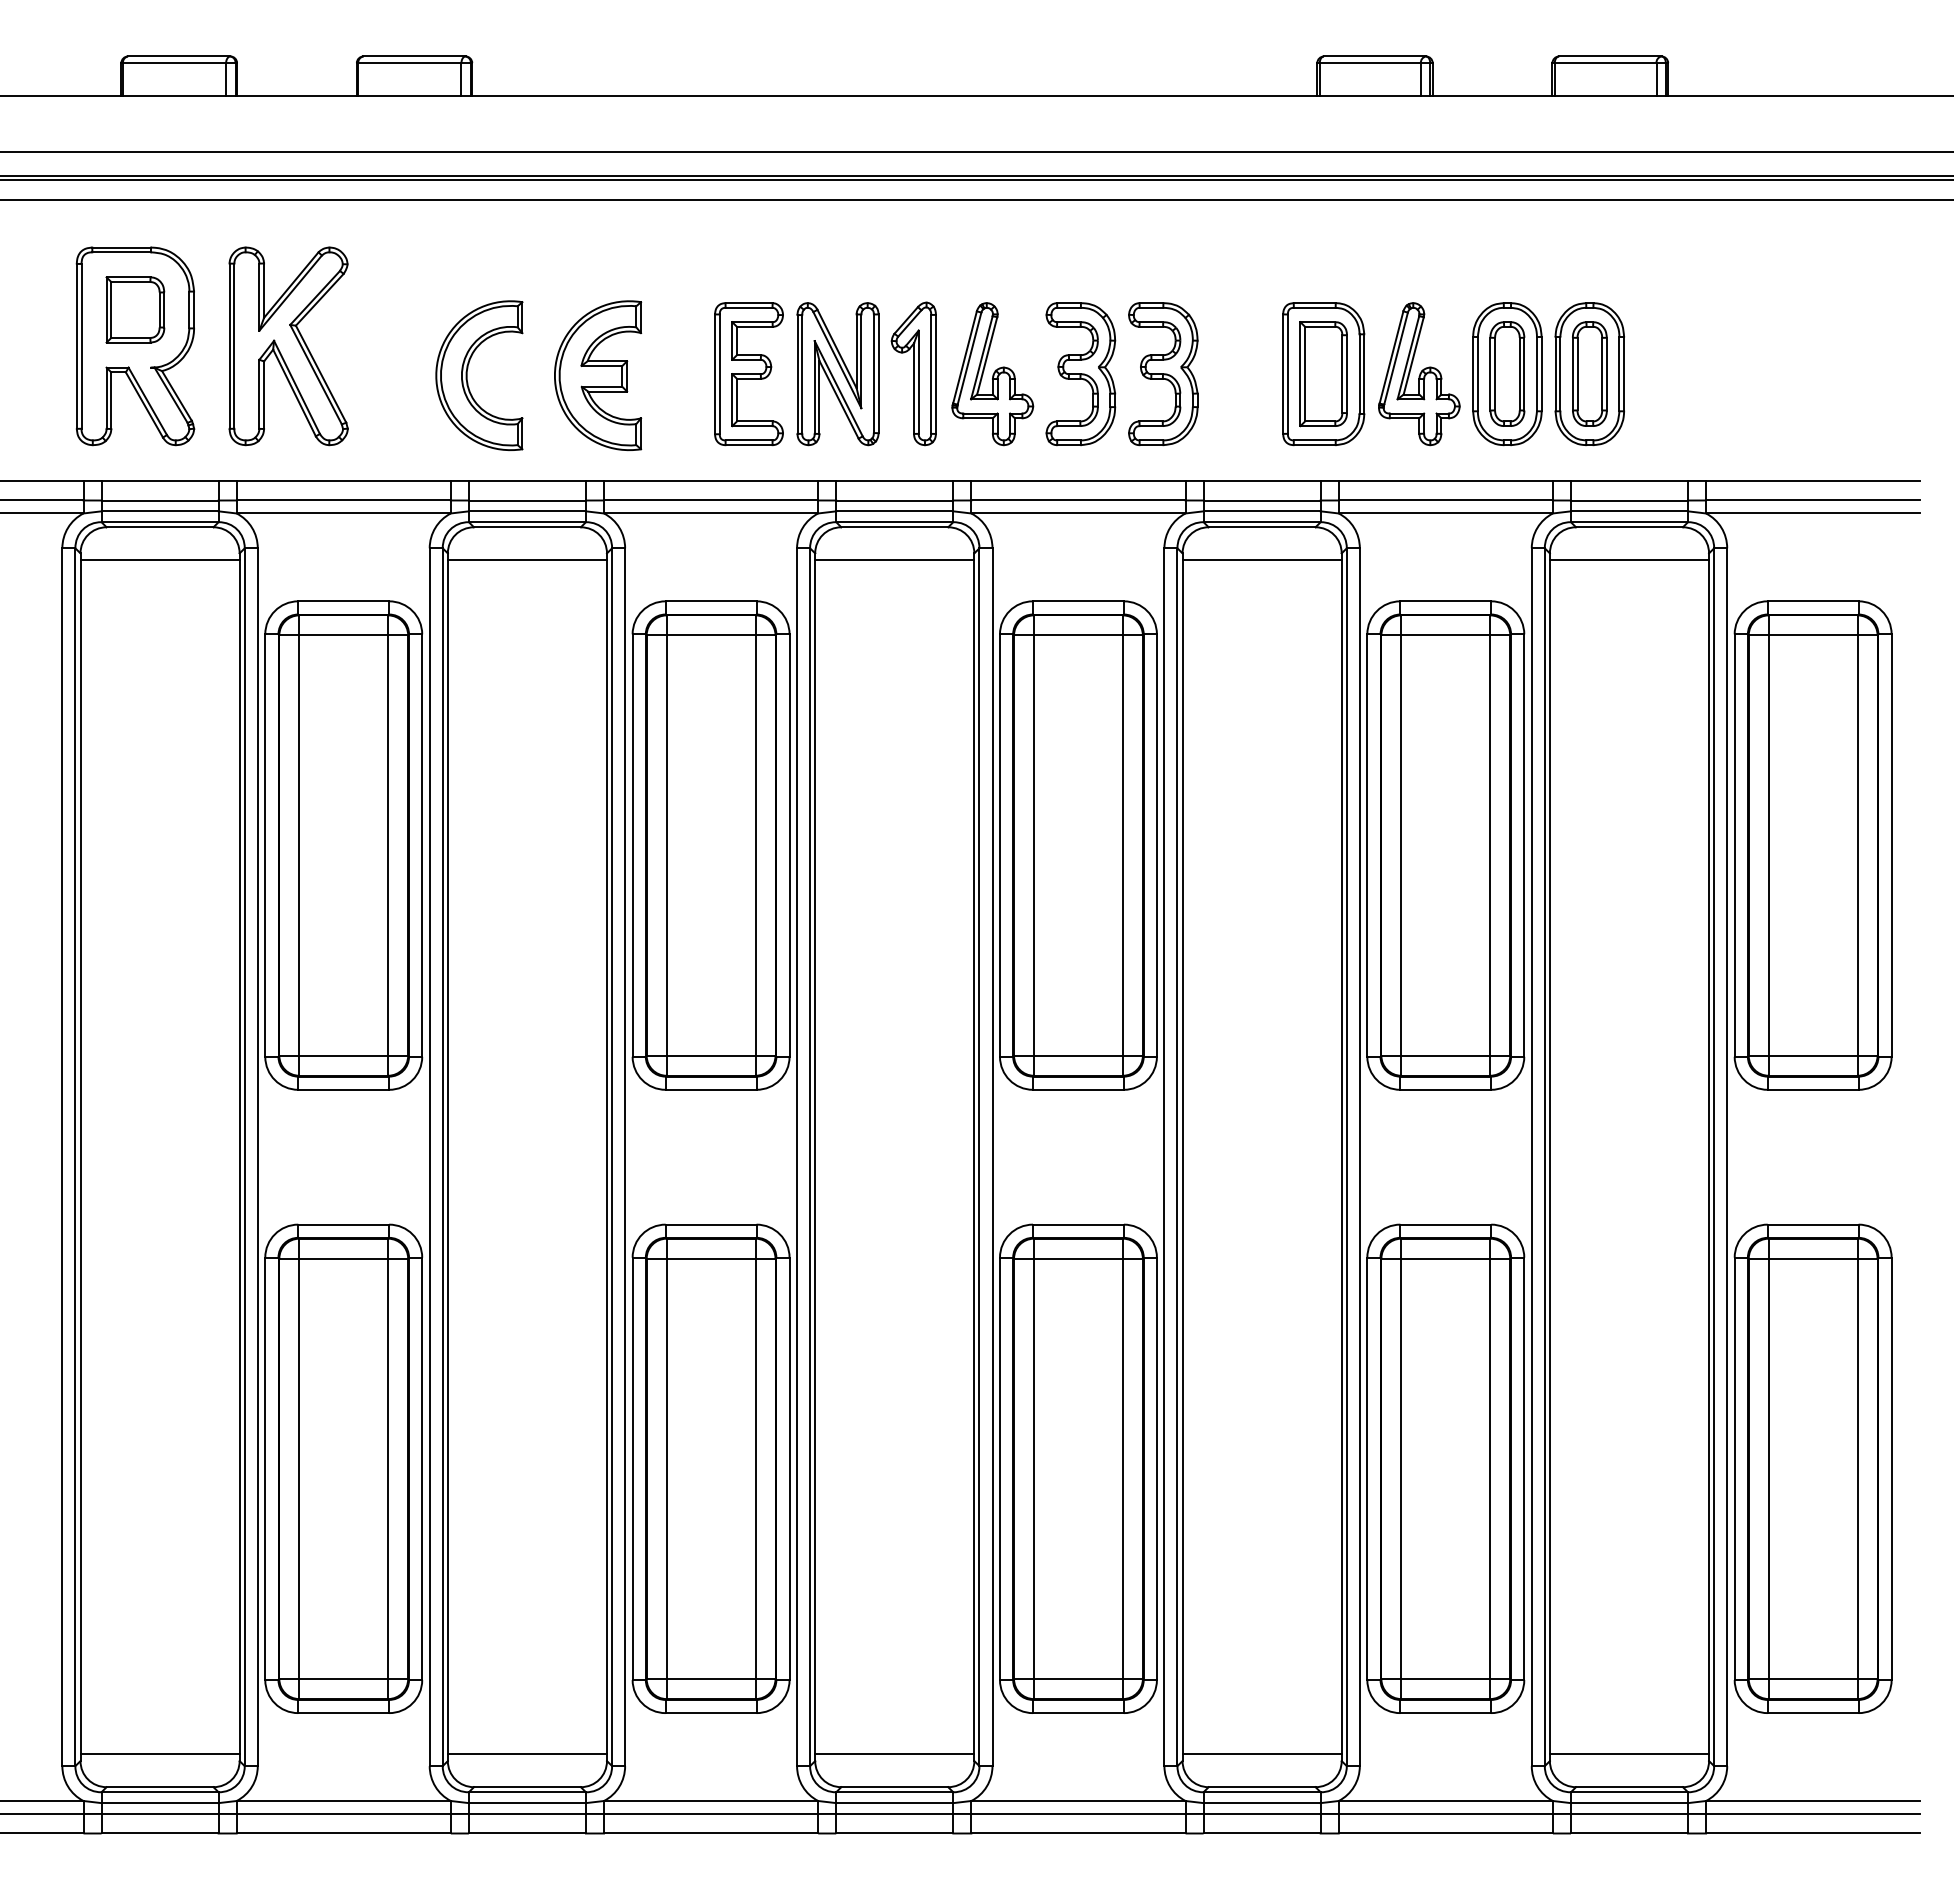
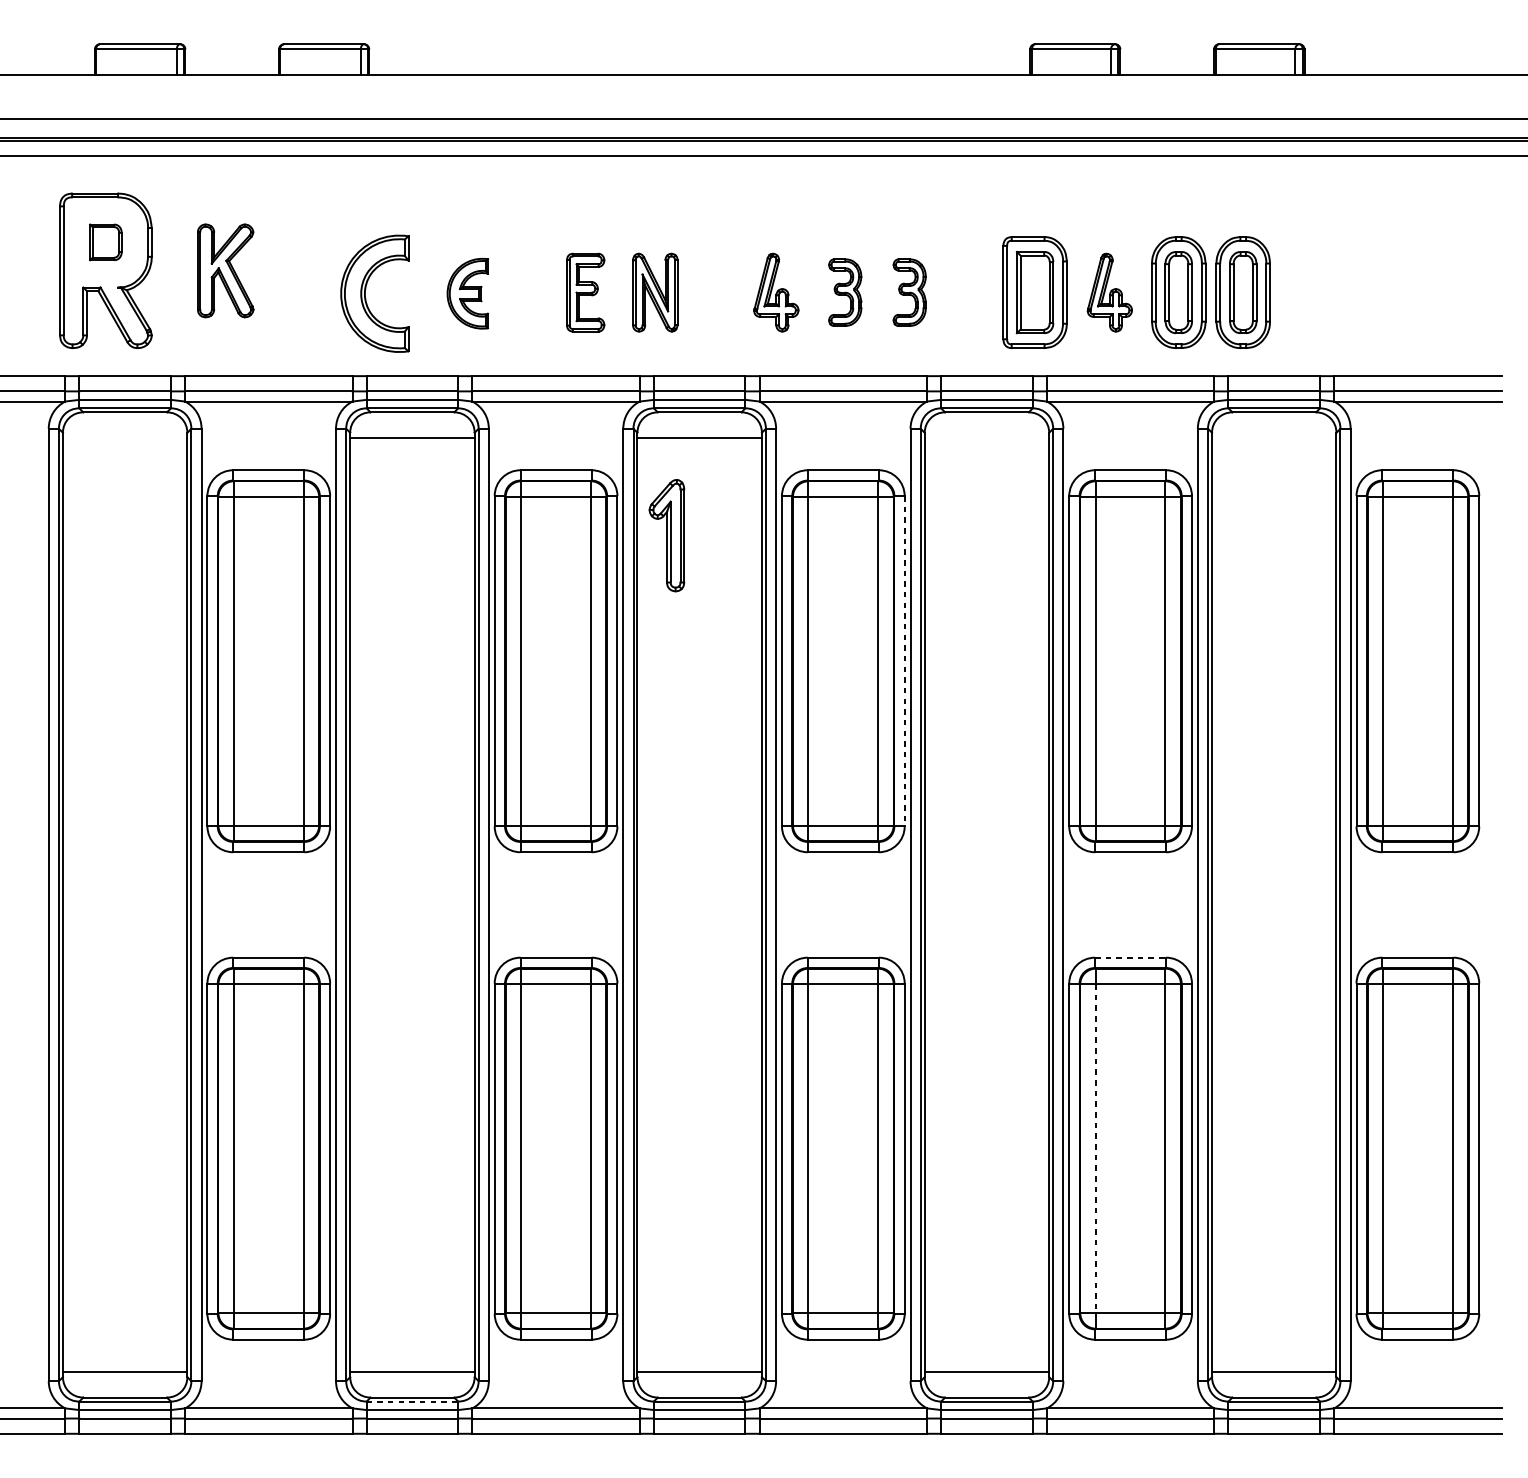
part: (135, 309) -> (105, 242), size x0.7
part: (288, 346) -> (225, 270), size x0.6
part: (913, 373) -> (666, 535), moved
part: (748, 374) -> (585, 292), size x0.7
part: (837, 374) -> (654, 292), size x0.7
part: (992, 374) -> (776, 292), size x0.7
part: (1080, 374) -> (844, 292), size x0.6
part: (1163, 374) -> (909, 292), size x0.6
part: (1419, 374) -> (1110, 292), size x0.7
part: (598, 375) -> (468, 293), size x0.6
line: (159, 560) -> (124, 438), removed
line: (1261, 560) -> (986, 438), removed
line: (1629, 560) -> (1274, 438), removed
line: (1156, 846) -> (904, 661), solid -> dashed
line: (1446, 1224) -> (1131, 957), solid -> dashed
line: (1401, 1469) -> (1095, 1149), solid -> dashed
line: (527, 1792) -> (412, 1401), solid -> dashed

